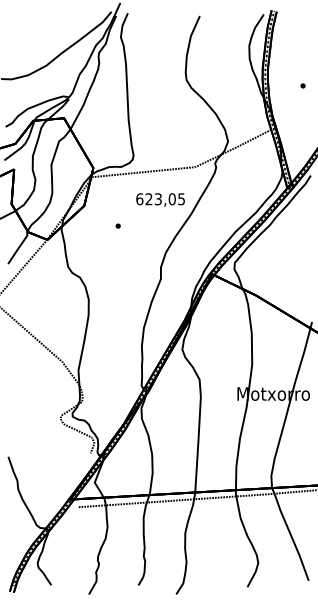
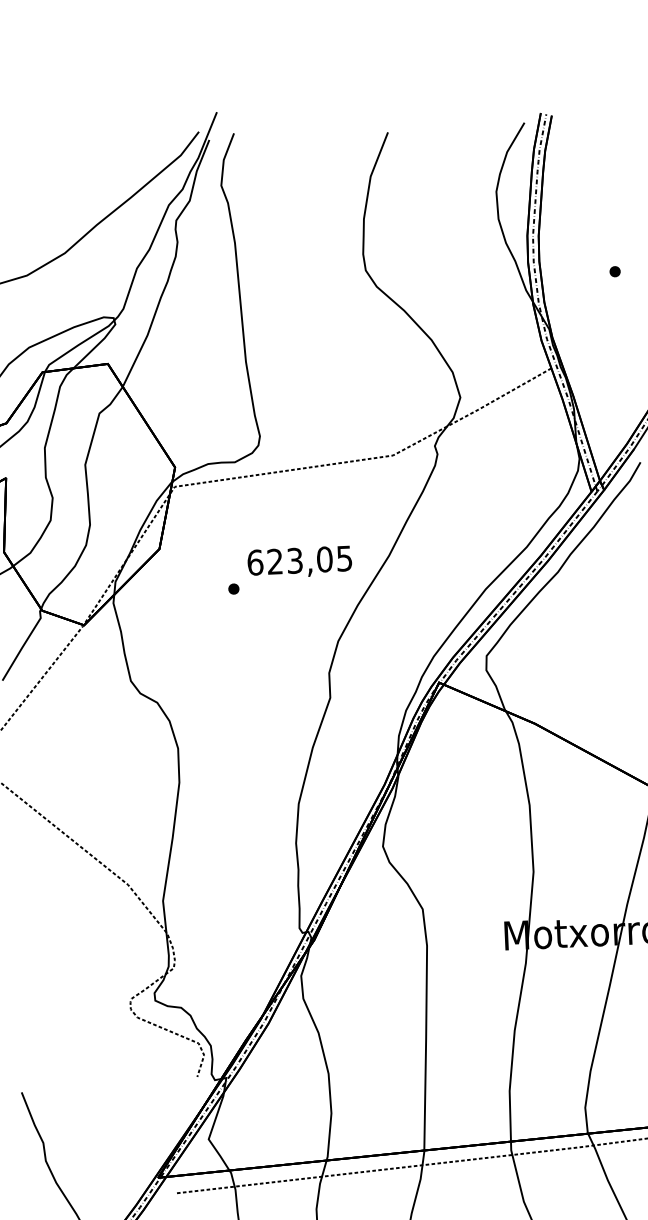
text: (160, 199) -> (299, 561), moved

